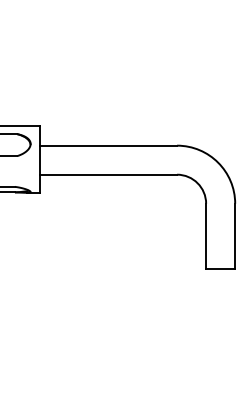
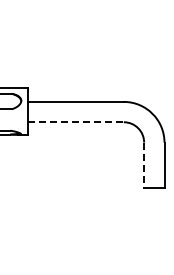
line: (109, 175) -> (76, 122), solid -> dashed
line: (206, 236) -> (144, 165), solid -> dashed

